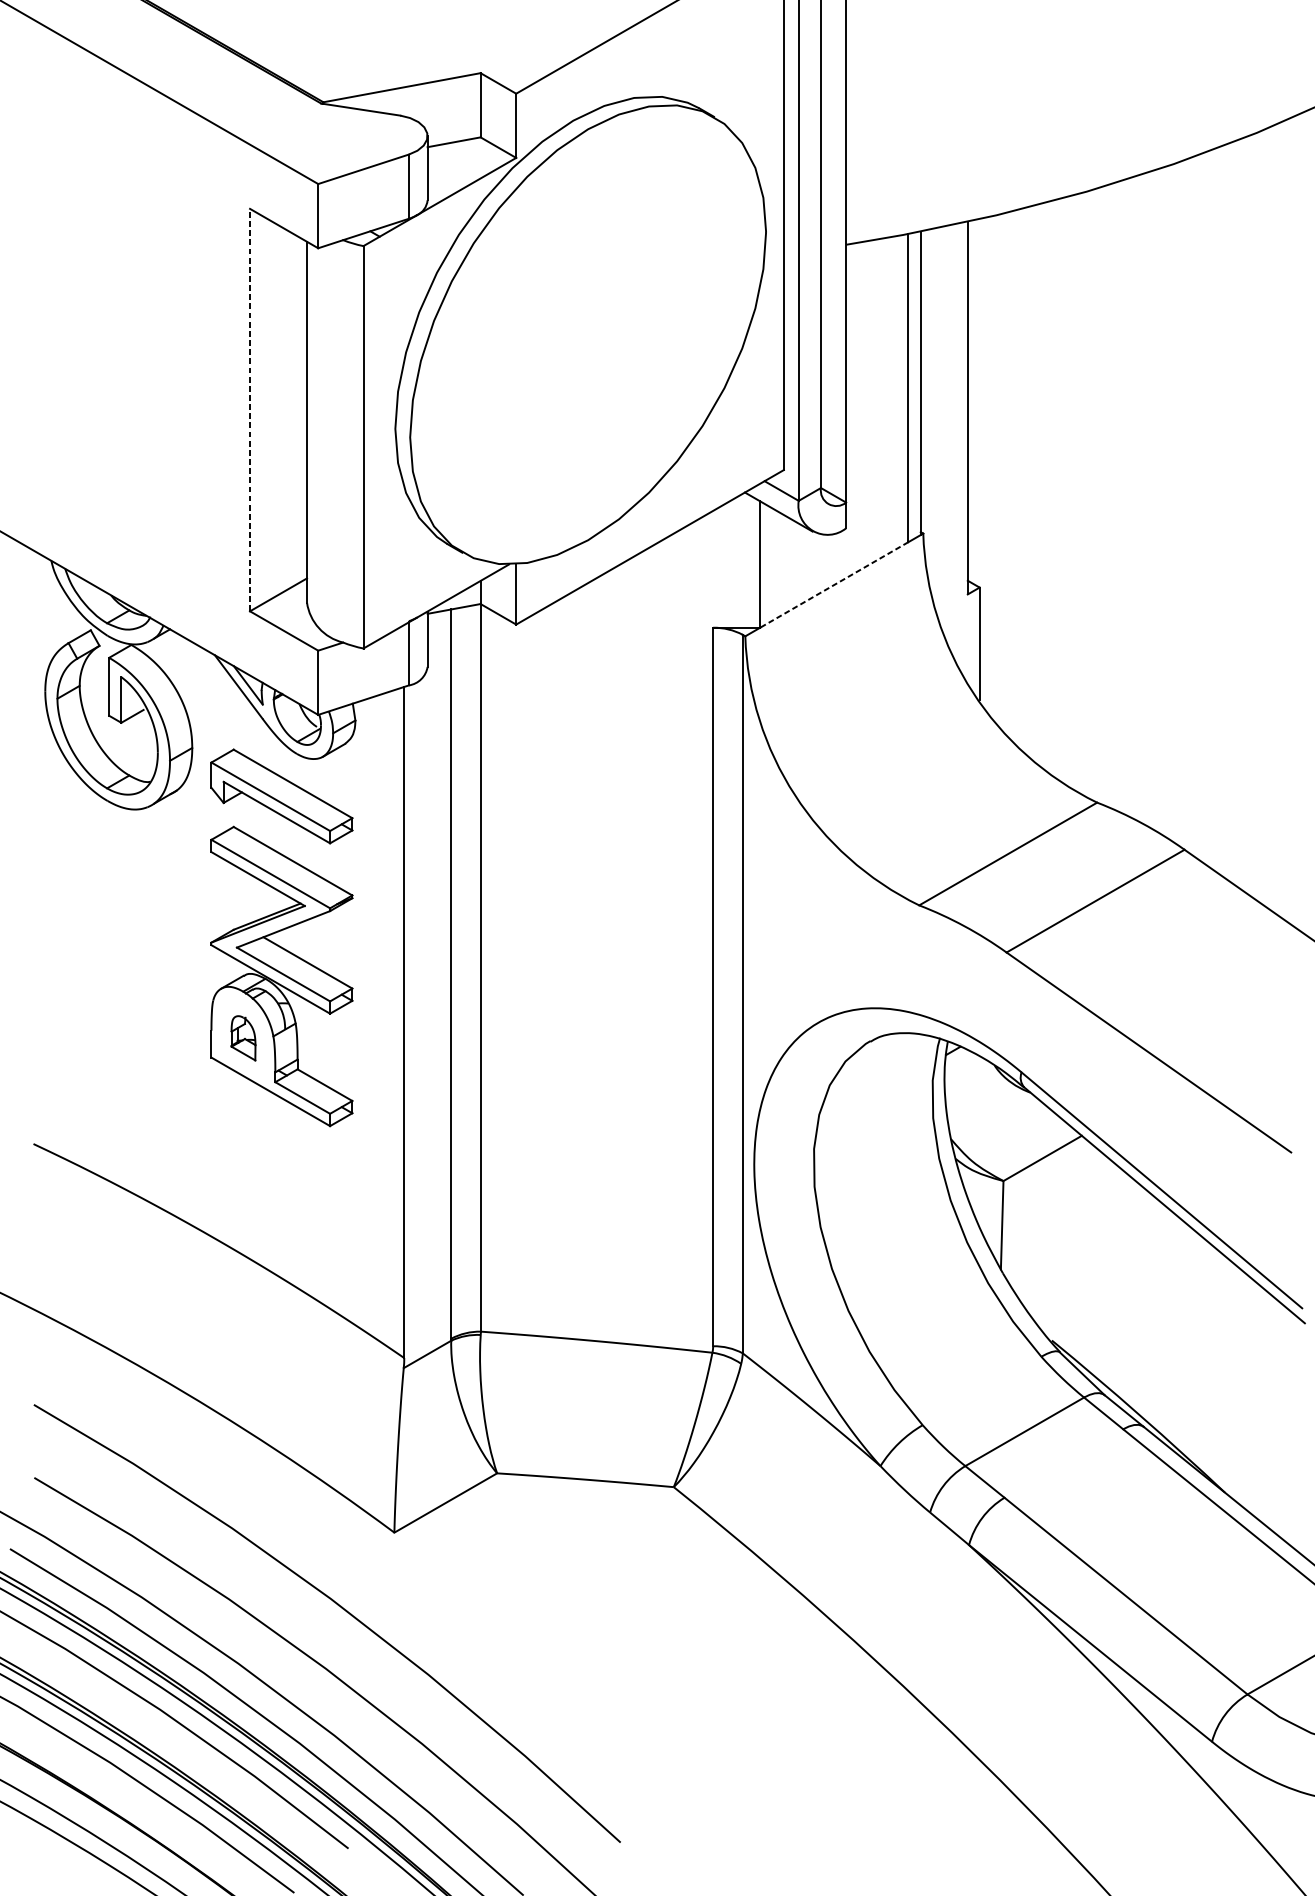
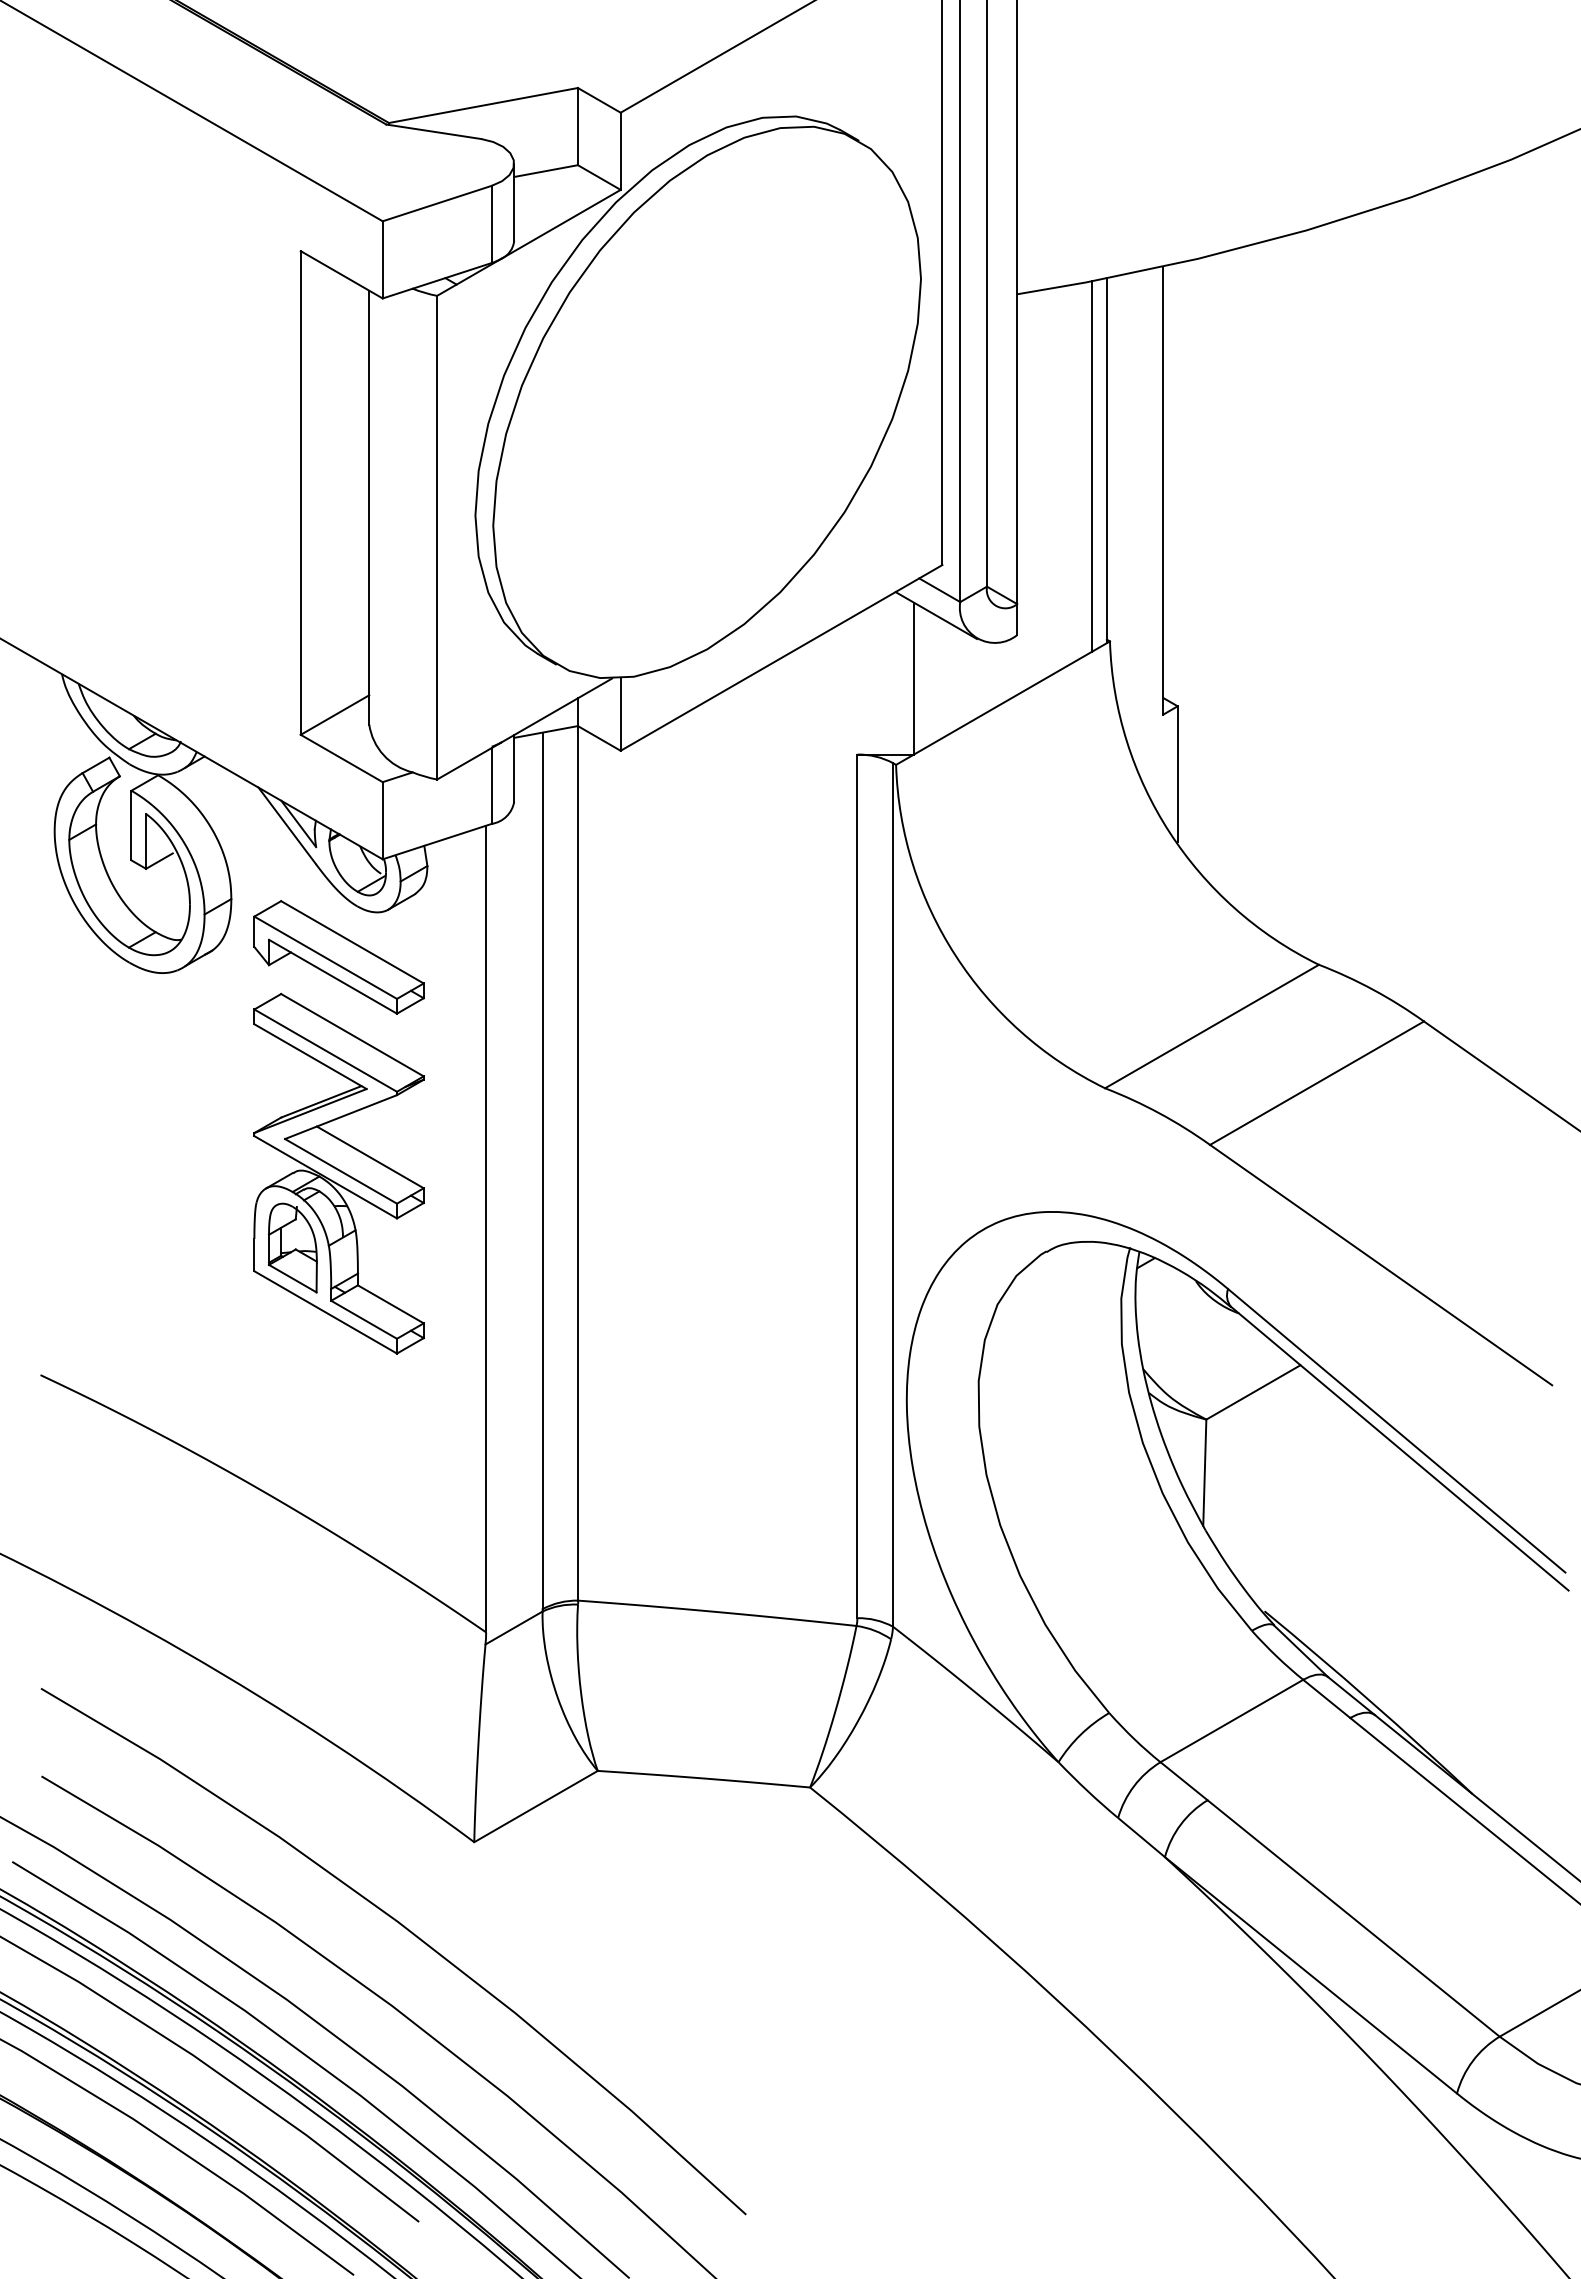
line: (249, 409) -> (300, 492), dashed -> solid
line: (834, 585) -> (1003, 703), dashed -> solid
part: (243, 1037) -> (292, 1247), size x1.67

